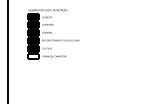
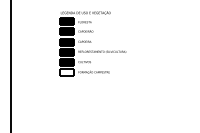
part: (53, 34) -> (92, 44), moved

